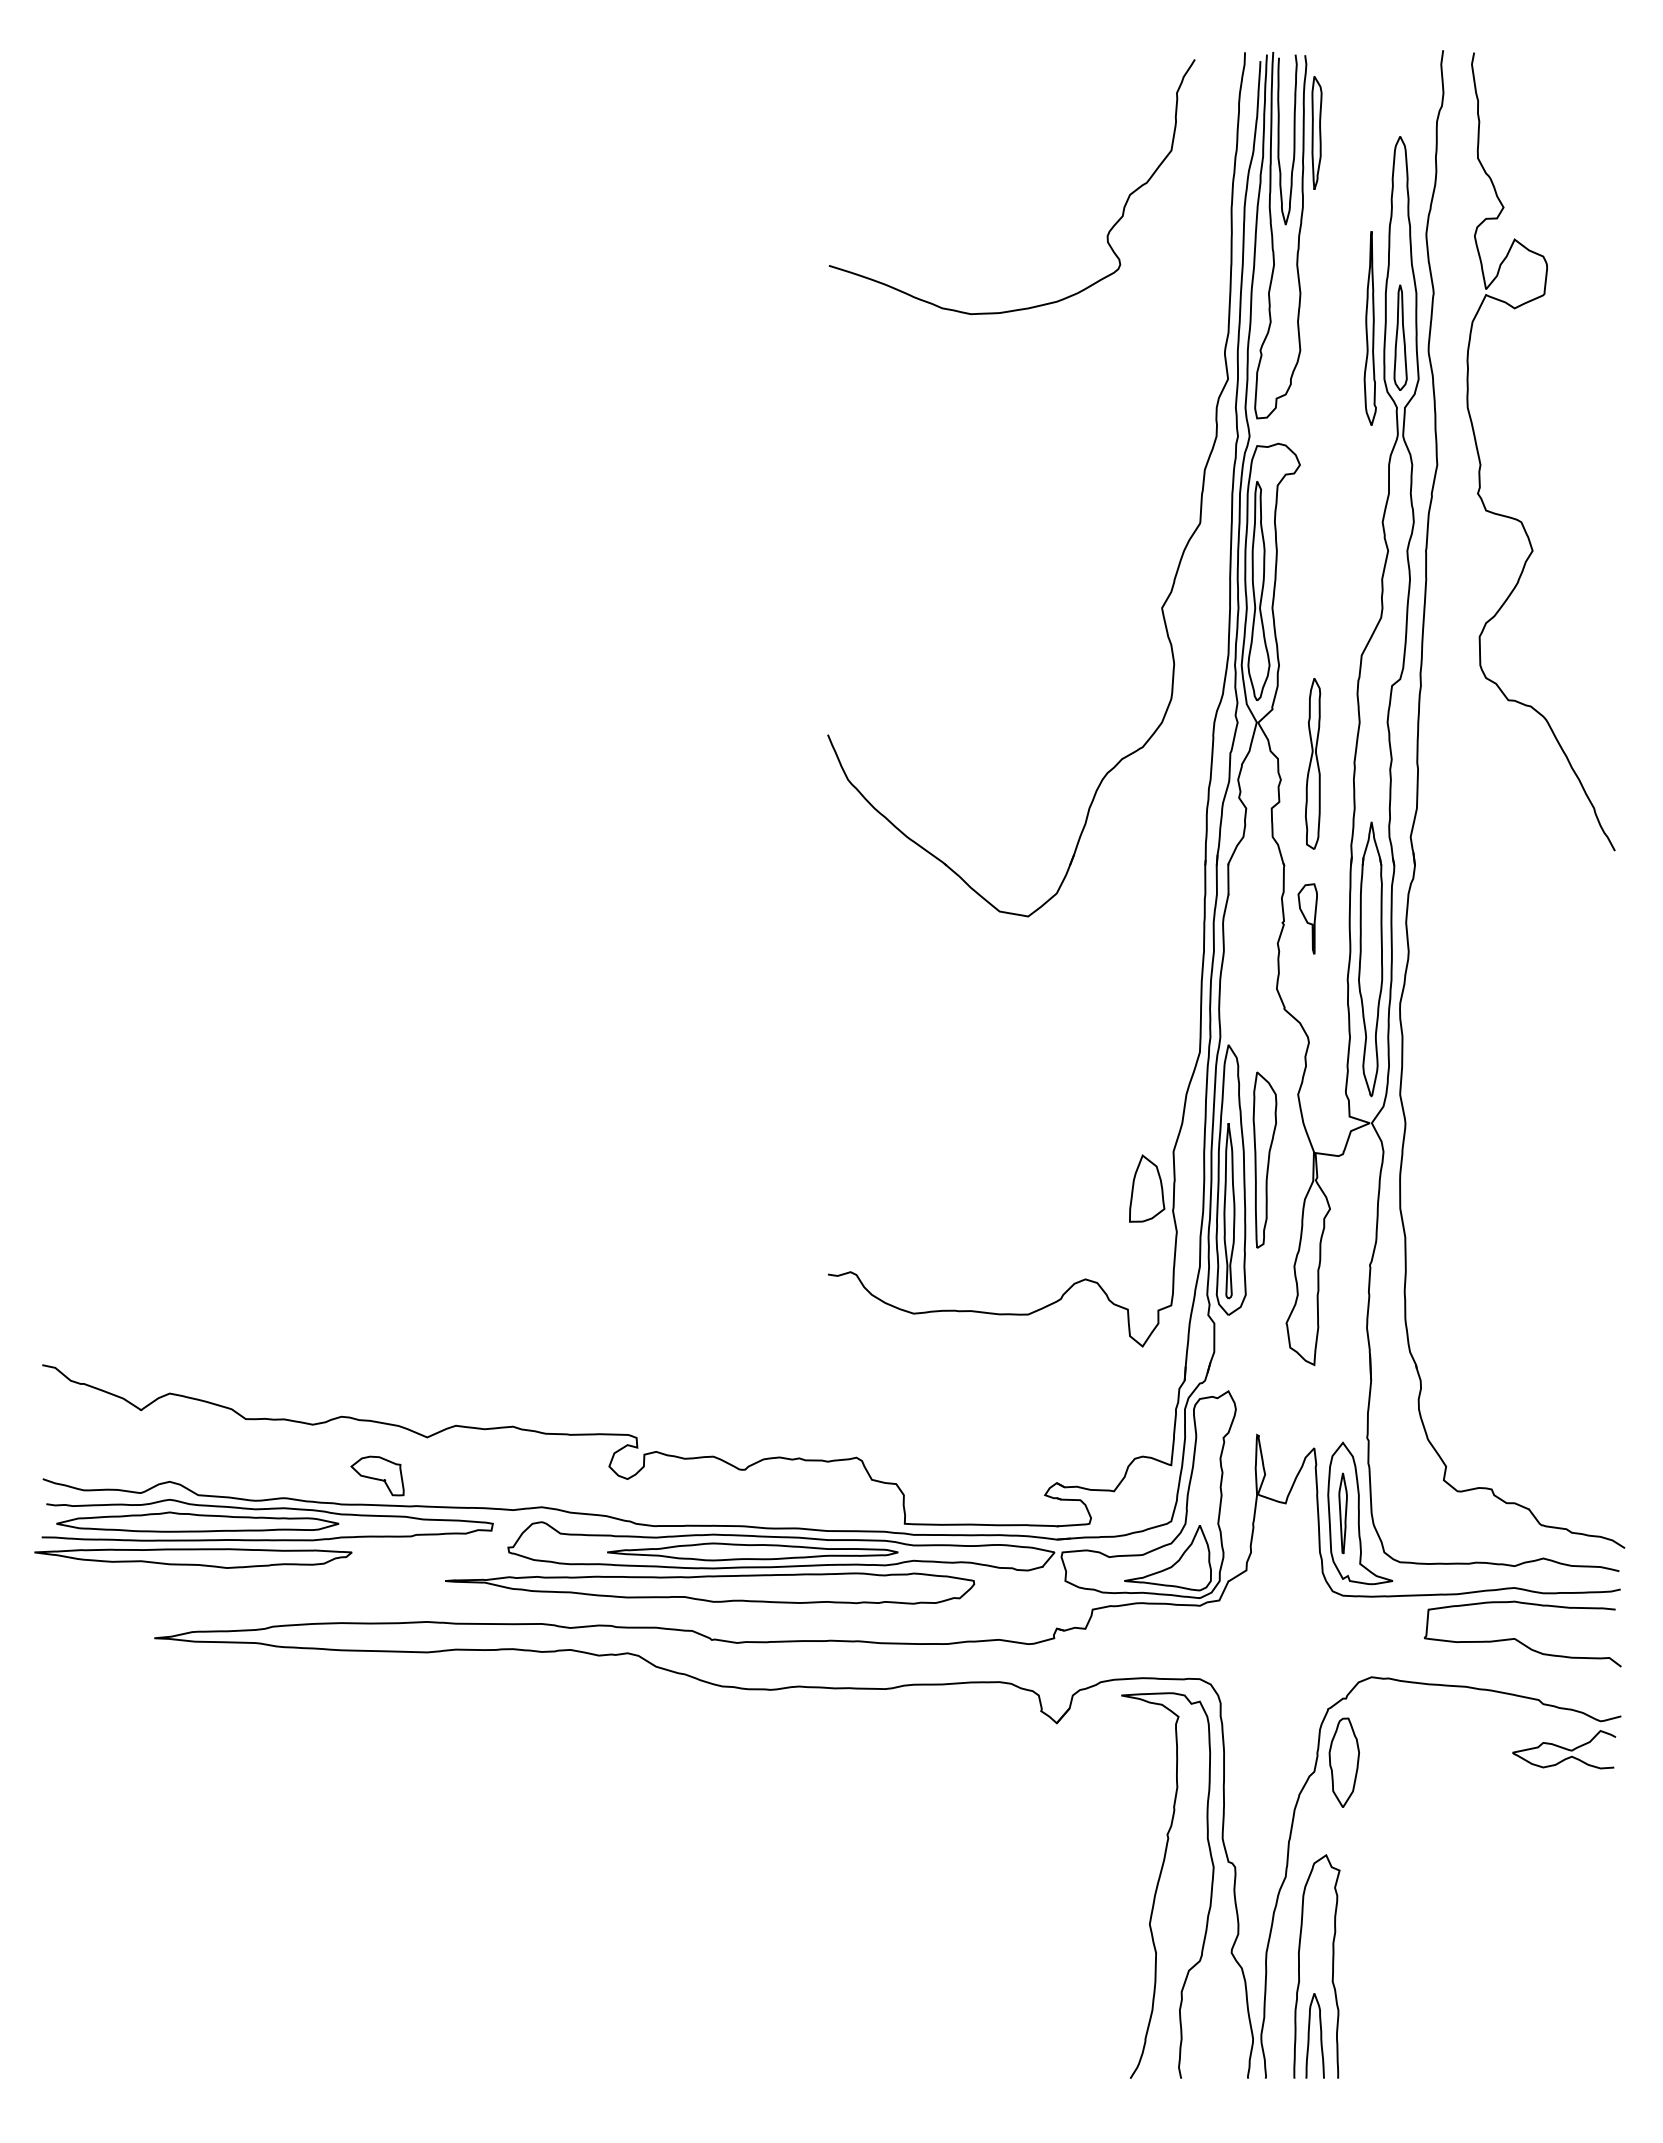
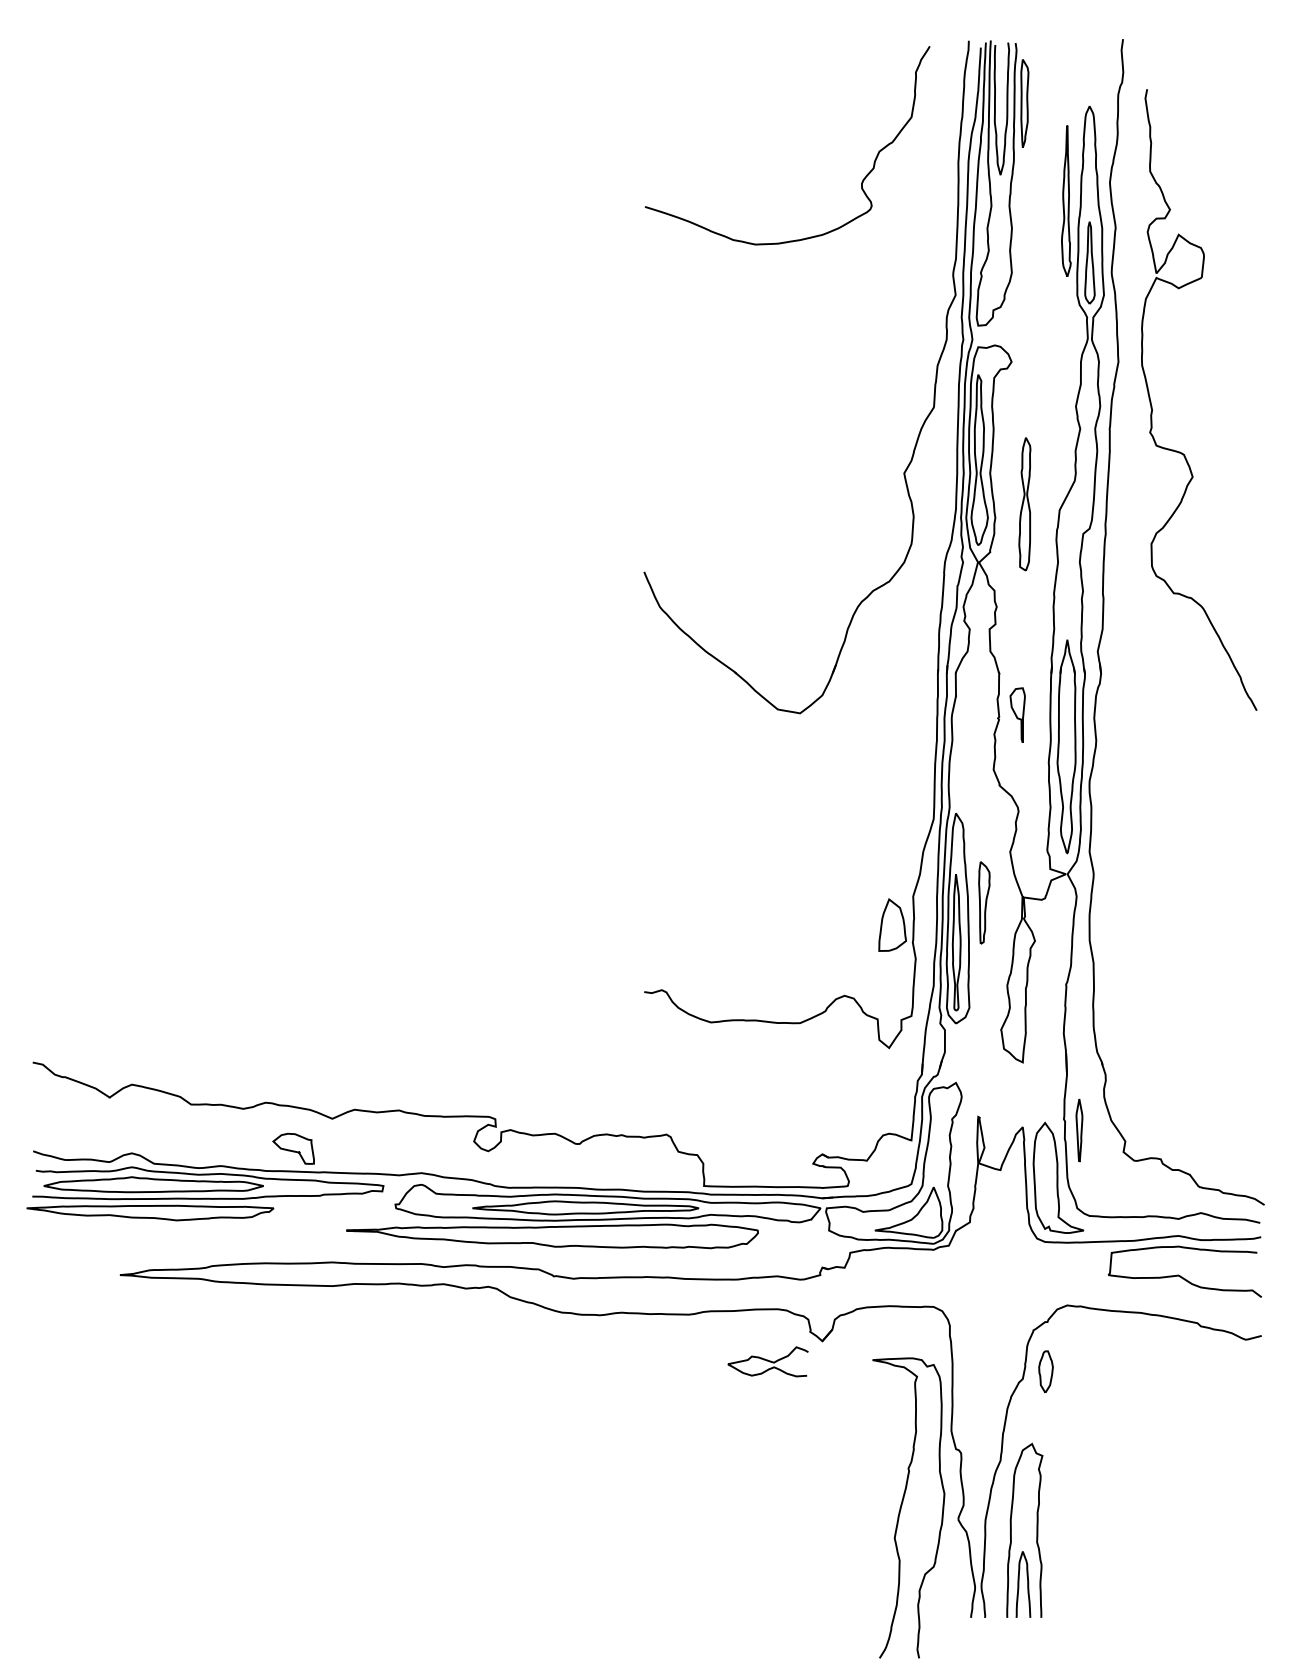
part: (1369, 328) -> (1065, 201), moved
curve: (1481, 463) -> (1152, 409), moved
part: (1313, 763) -> (1025, 504), moved
part: (1264, 1159) -> (984, 902), size x0.6
part: (1342, 1513) -> (1078, 1130), moved
curve: (1564, 1749) -> (768, 1361), moved
part: (1343, 1762) -> (1045, 1371), size x0.6
curve: (1159, 1882) -> (902, 1505), moved

